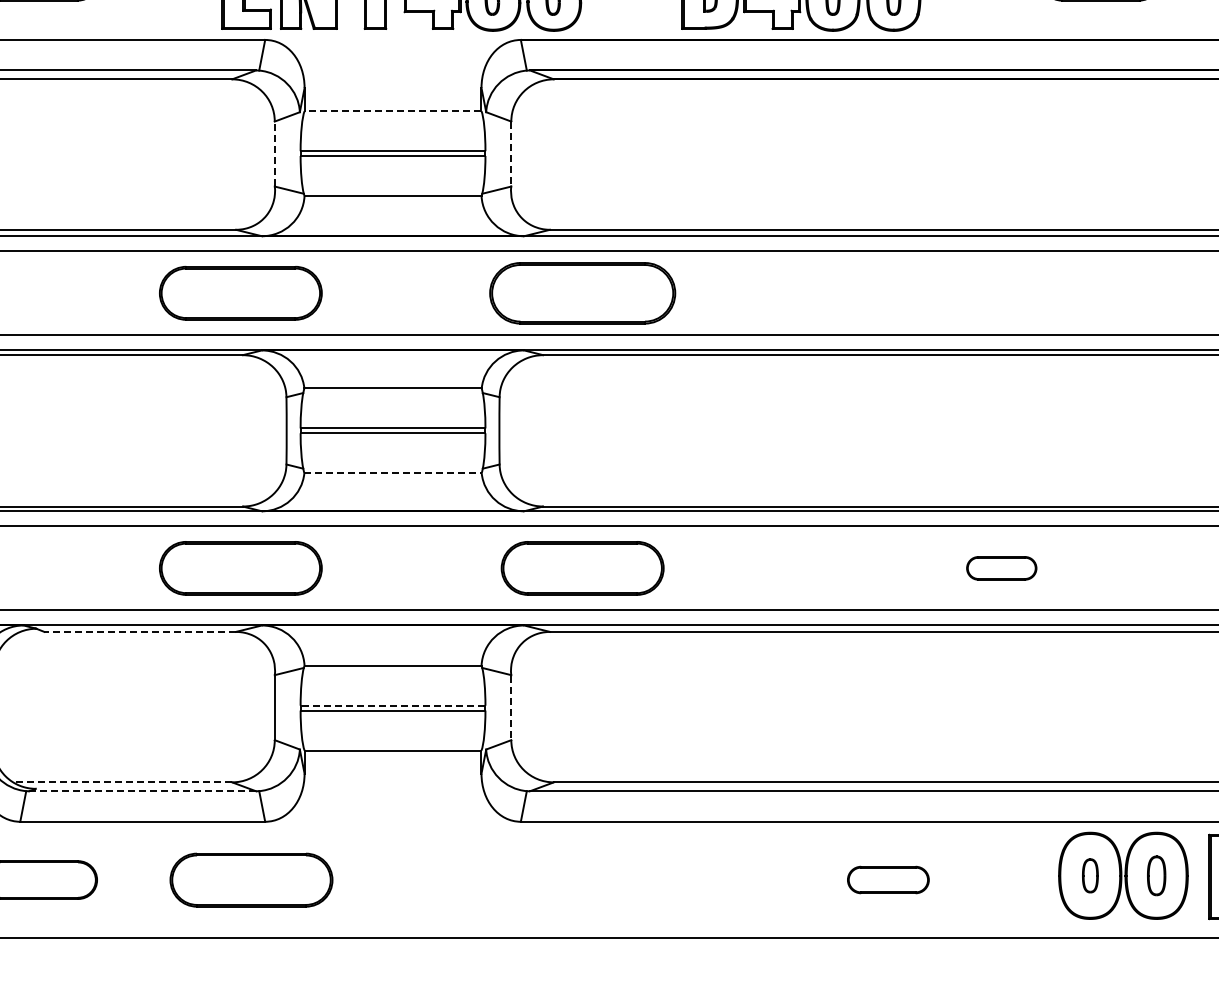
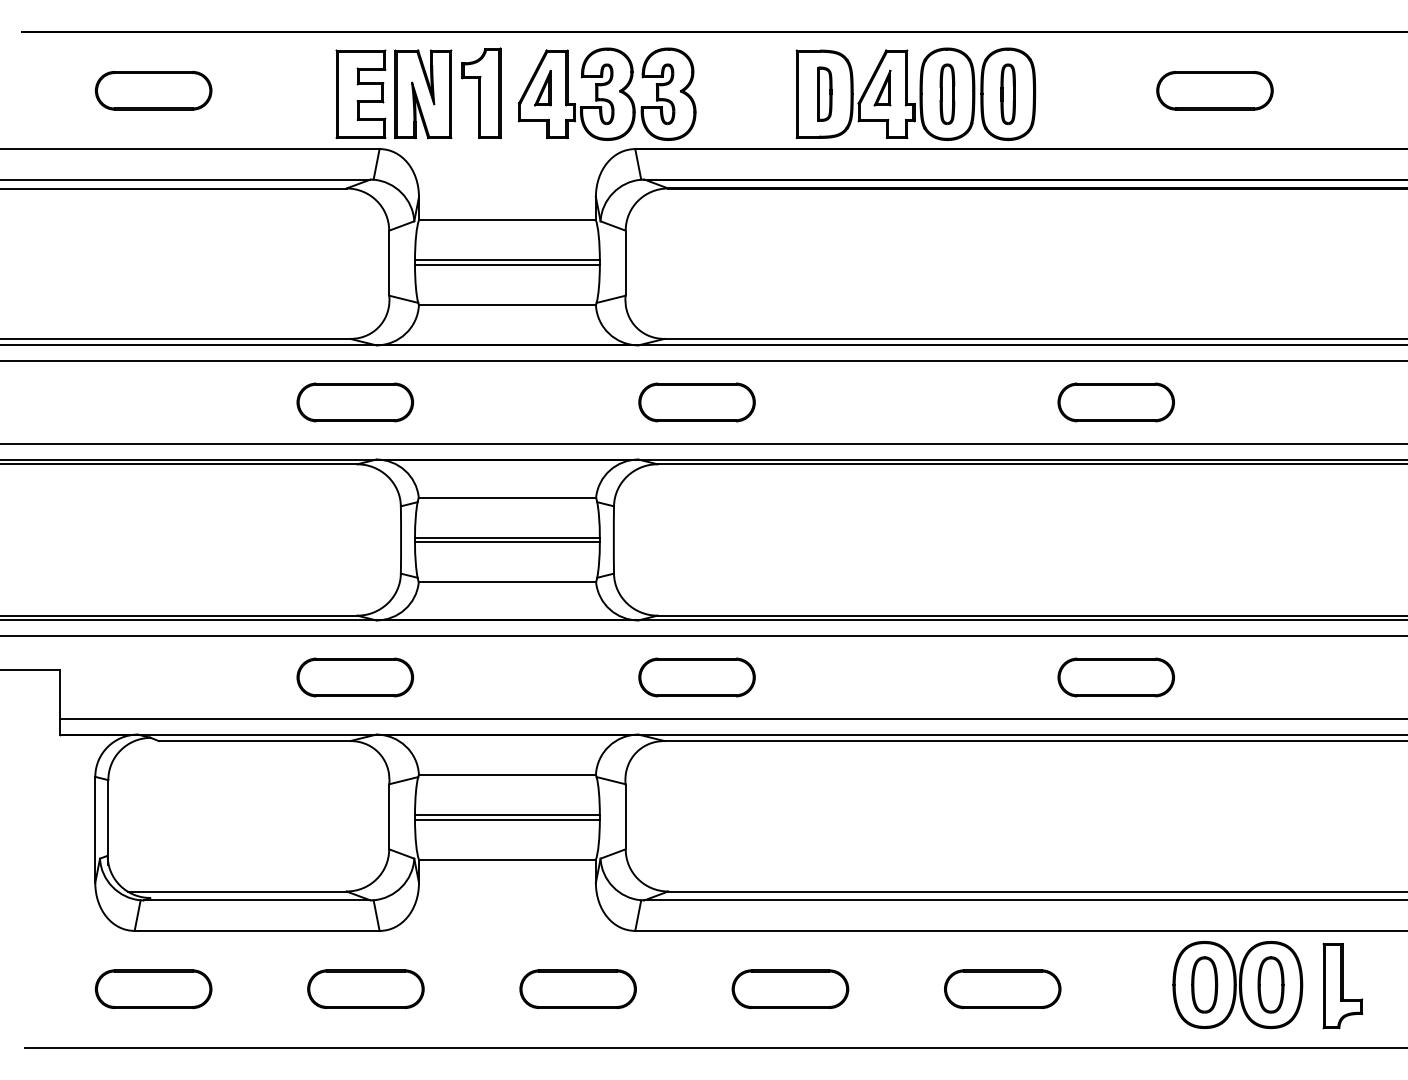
line: (392, 111) -> (506, 220), dashed -> solid
line: (275, 153) -> (389, 262), dashed -> solid
line: (511, 153) -> (625, 262), dashed -> solid
part: (241, 293) -> (355, 402), size x0.71
part: (582, 293) -> (696, 402), size x0.62
part: (1001, 293) -> (1115, 402), added
line: (393, 473) -> (507, 582), dashed -> solid
part: (241, 568) -> (355, 677), size x0.71
part: (582, 568) -> (696, 677), size x0.71
part: (1001, 568) -> (1115, 677), size x1.67
line: (140, 632) -> (254, 741), dashed -> solid
line: (392, 705) -> (506, 814), dashed -> solid
line: (511, 708) -> (625, 817), dashed -> solid
line: (122, 782) -> (236, 891), dashed -> solid
line: (142, 791) -> (256, 900), dashed -> solid
part: (1090, 875) -> (1204, 984), size x1.67
part: (1156, 875) -> (1270, 984), size x1.43
part: (251, 879) -> (365, 988), size x0.71
part: (463, 879) -> (577, 988), added
part: (676, 879) -> (790, 988), added
part: (888, 879) -> (1002, 988), size x1.43

